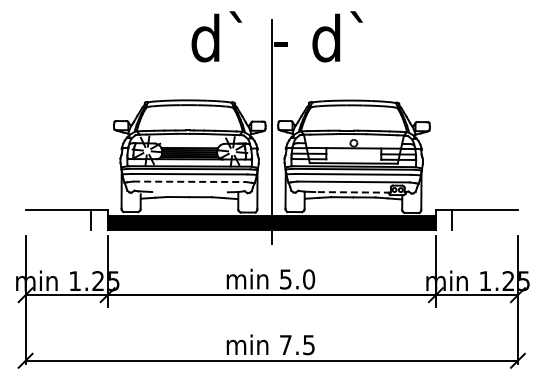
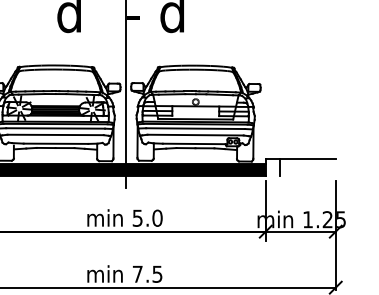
line: (190, 181) -> (56, 134), dashed -> solid
line: (189, 192) -> (55, 144), added
line: (353, 192) -> (195, 144), dashed -> solid

